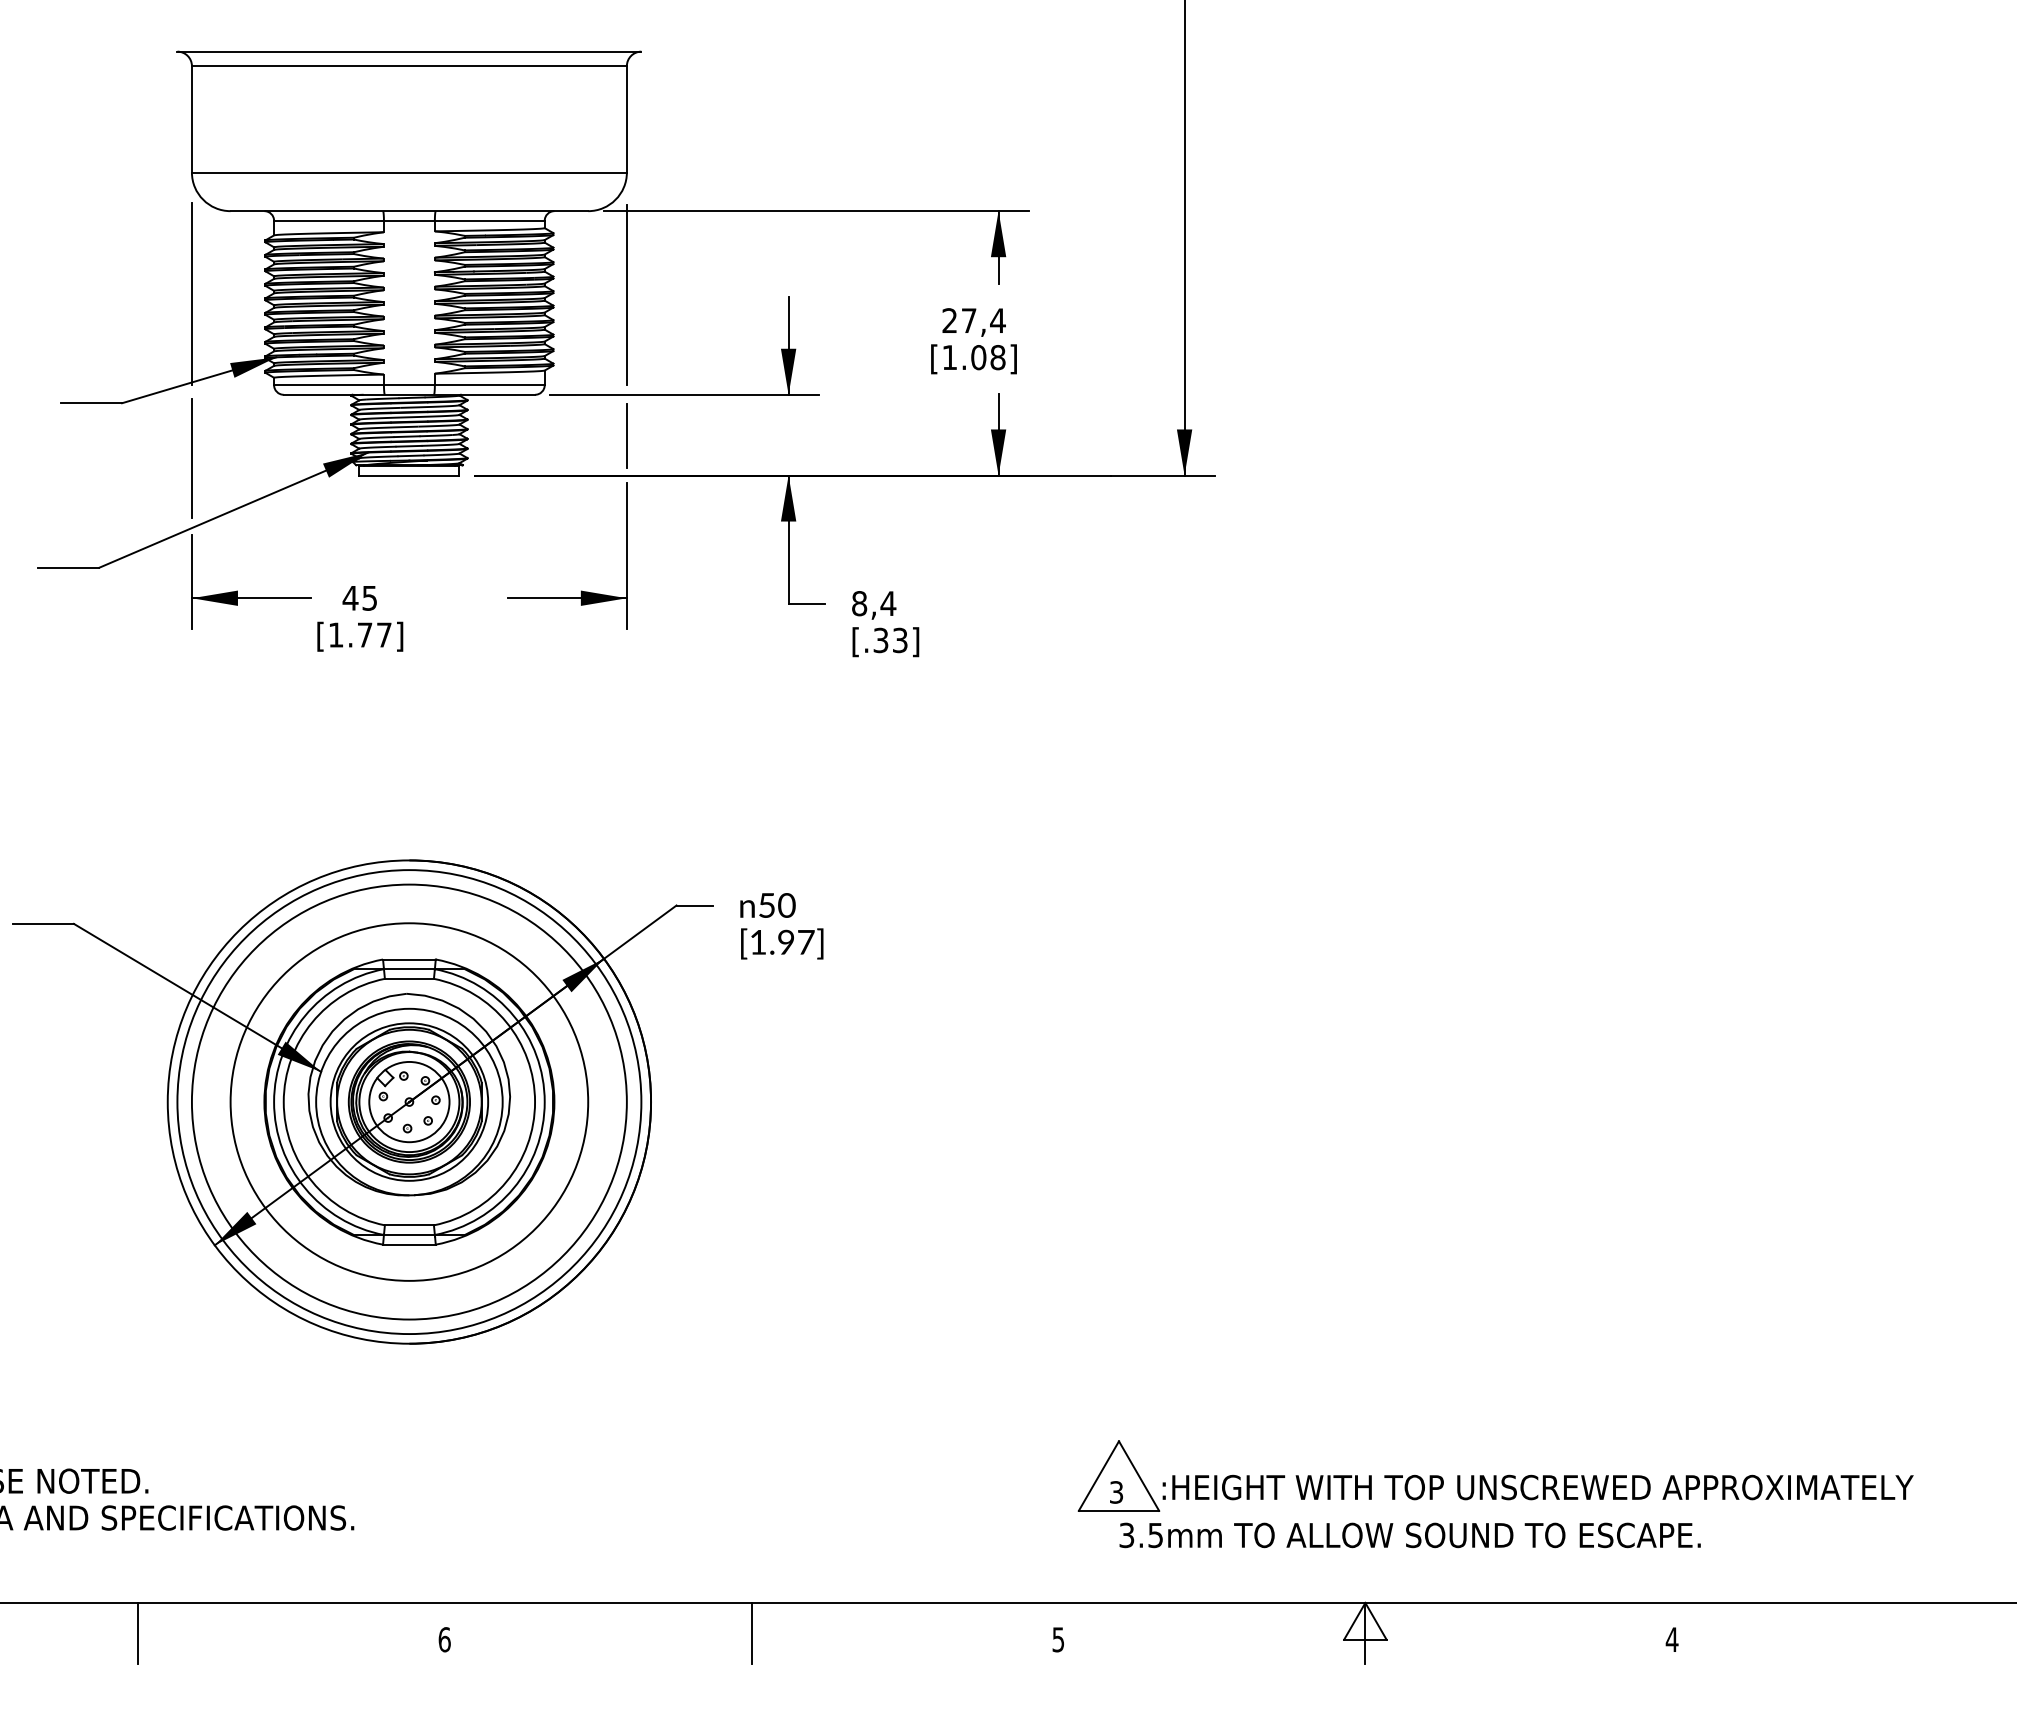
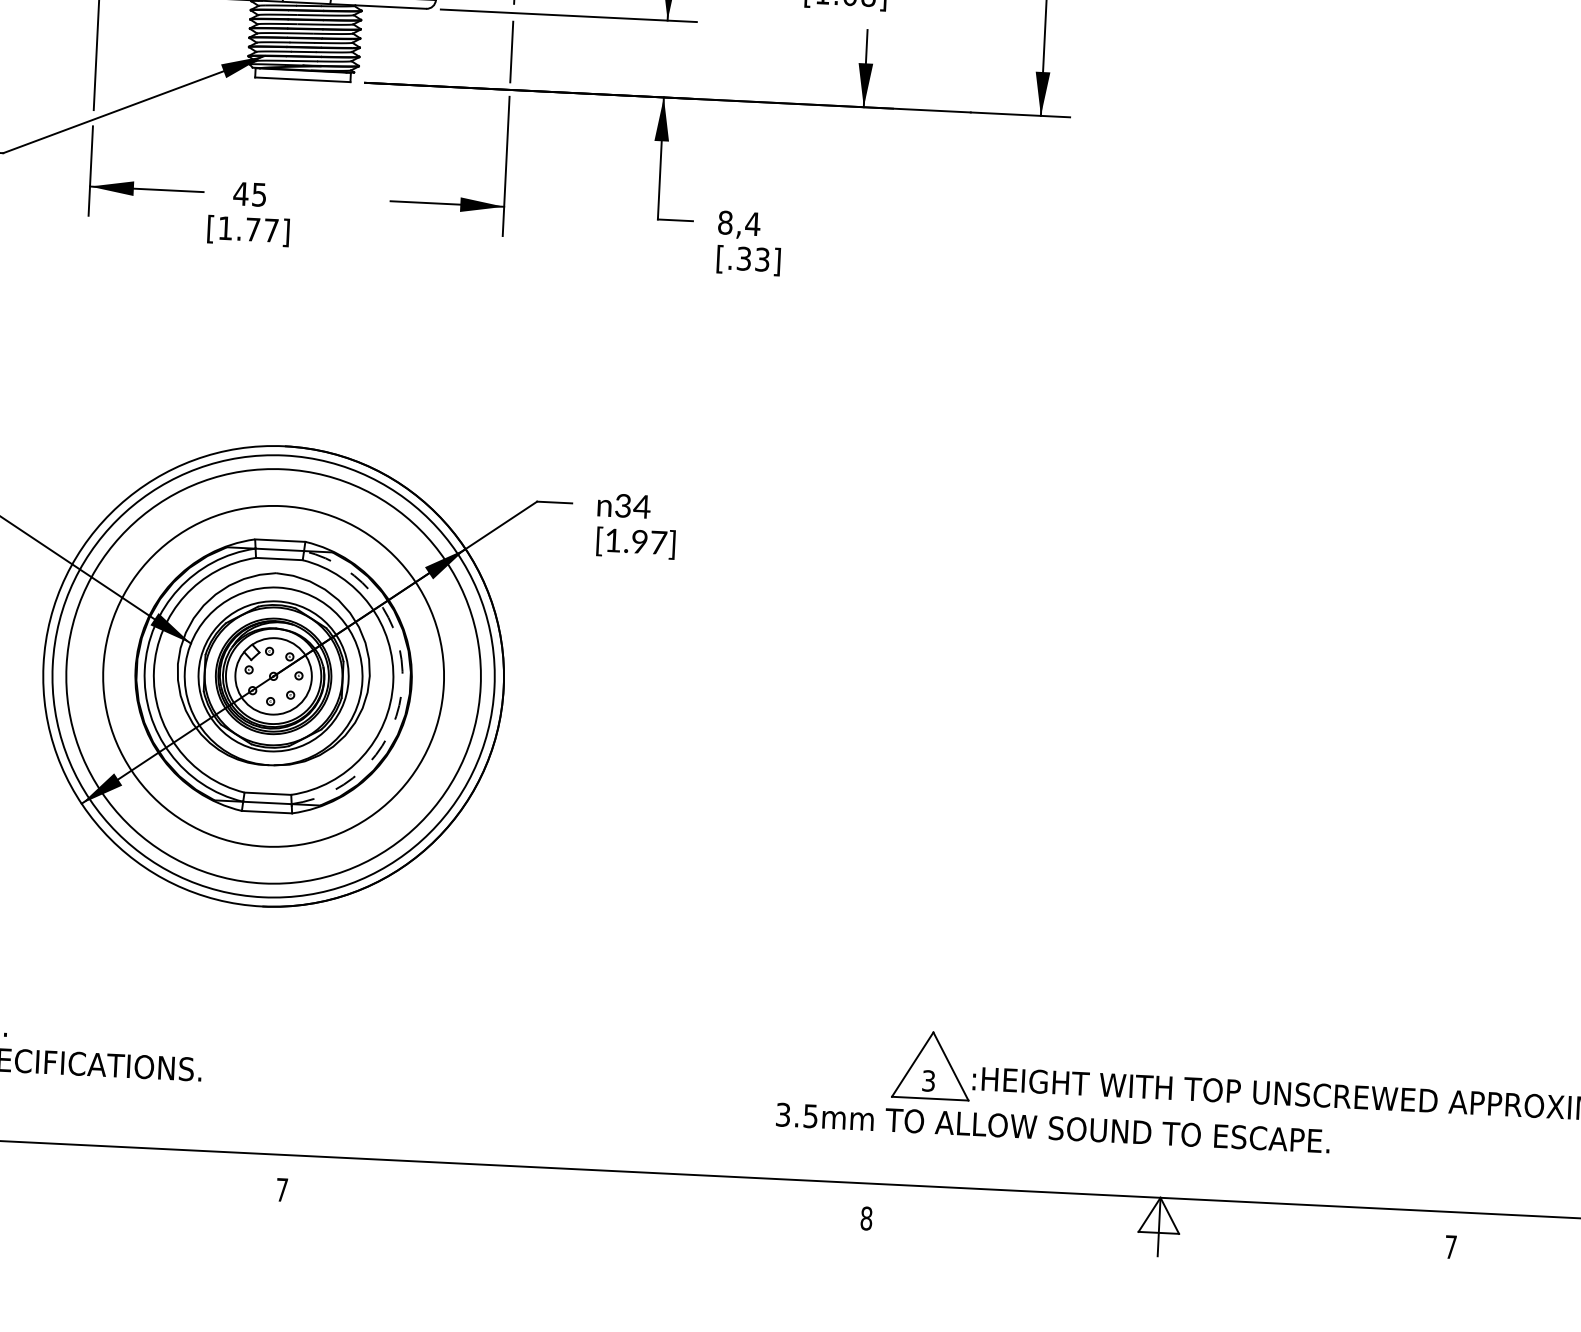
text: (776, 905) -> (632, 506), 50 -> 34
arc: (544, 1102) -> (402, 683), solid -> dashed
text: (1409, 1535) -> (1052, 1128), moved
line: (751, 1633) -> (574, 1198), removed
text: (444, 1639) -> (282, 1189), 6 -> 7
text: (1058, 1639) -> (866, 1218), 5 -> 8
text: (1671, 1639) -> (1450, 1246), 4 -> 7

